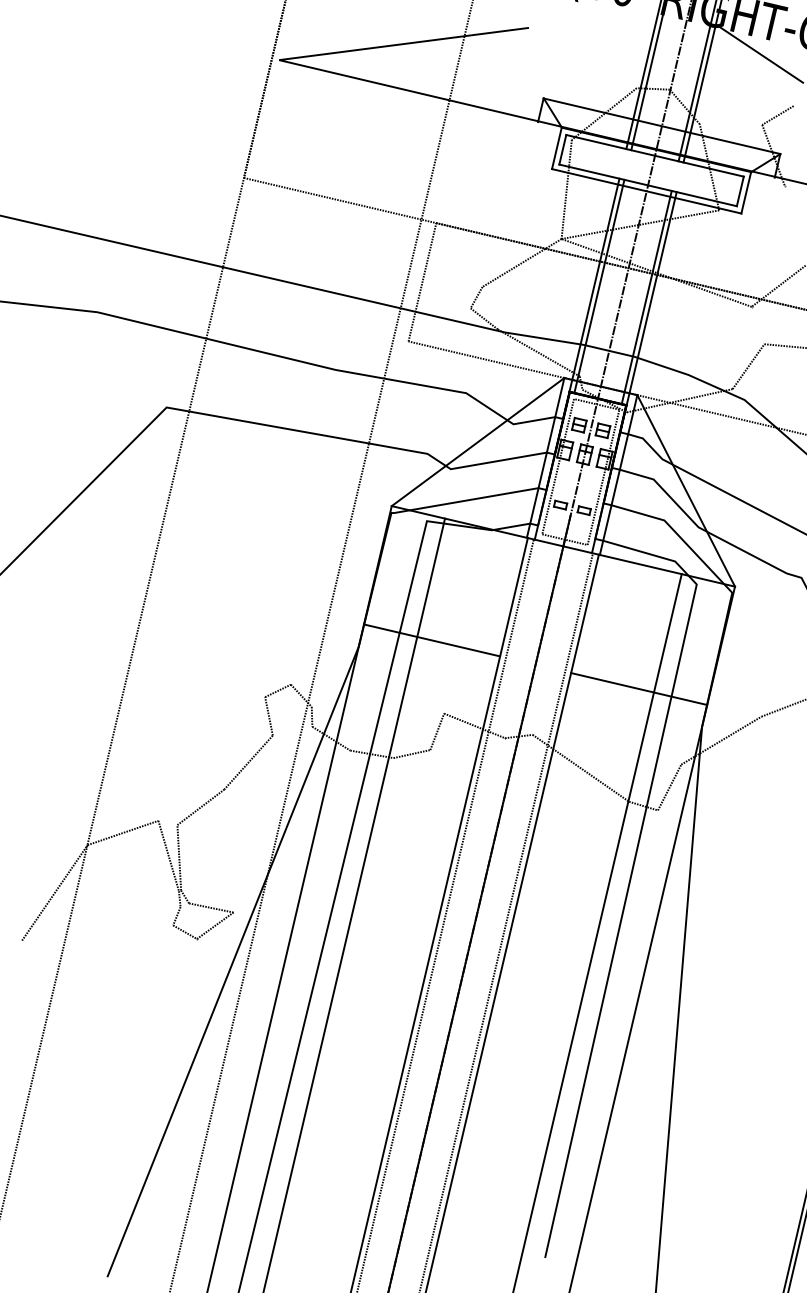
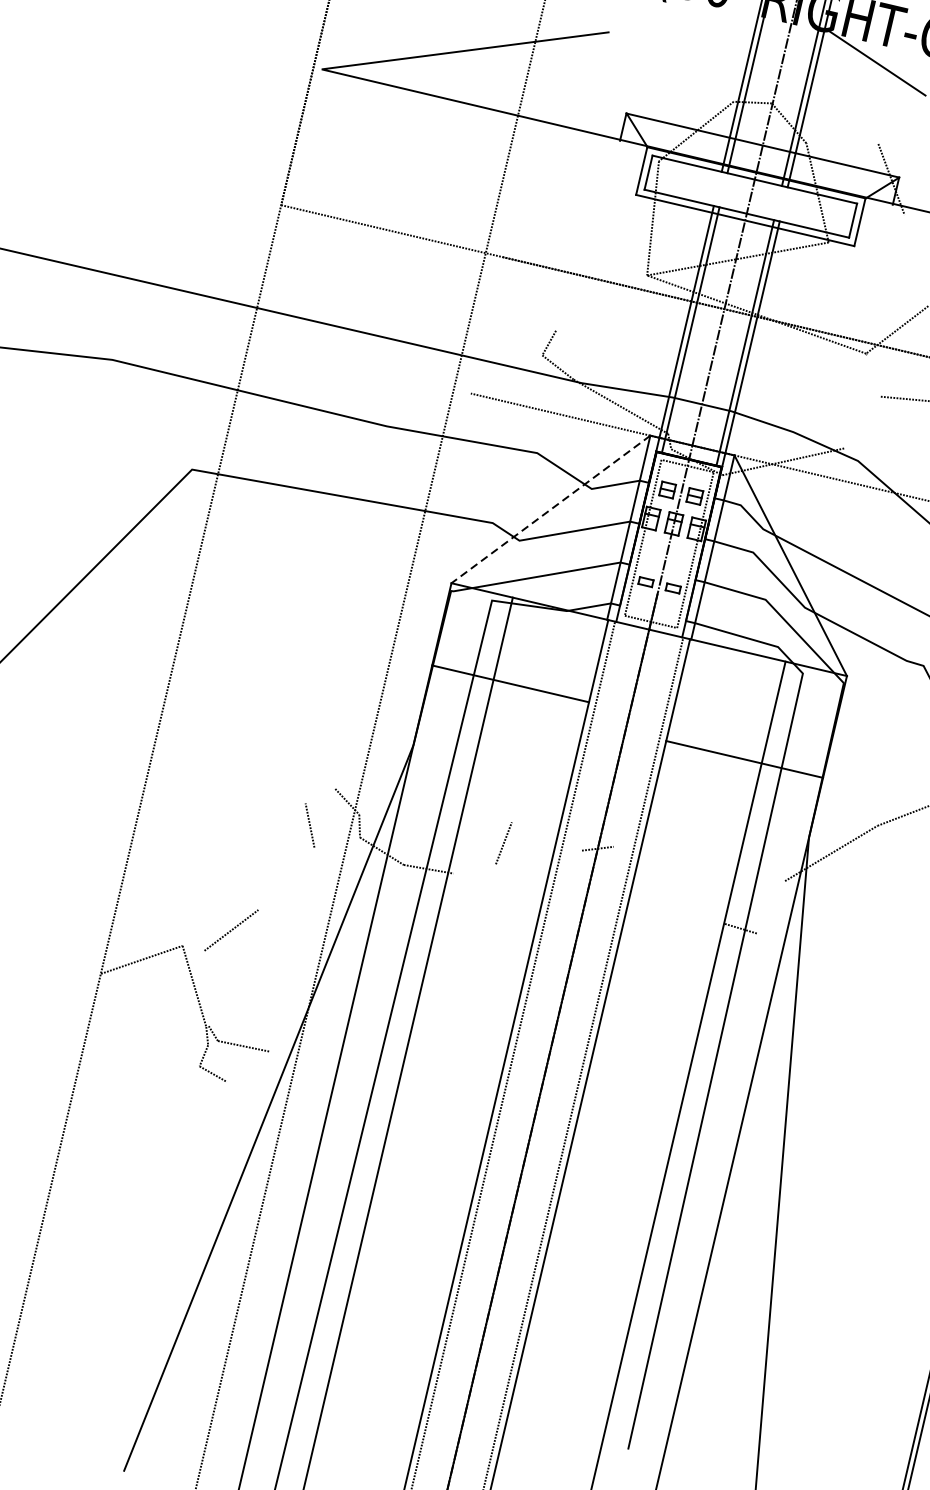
line: (777, 115) -> (895, 133), removed
line: (521, 262) -> (600, 302), removed
line: (422, 282) -> (486, 325), removed
line: (748, 366) -> (862, 422), removed
line: (477, 442) -> (550, 509), solid -> dashed
line: (432, 640) -> (511, 683), moved
line: (639, 689) -> (744, 759), moved
line: (277, 690) -> (319, 795), removed
line: (474, 725) -> (546, 836), removed
line: (411, 754) -> (474, 869), removed
line: (248, 762) -> (286, 878), removed
line: (580, 767) -> (668, 884), removed
line: (669, 787) -> (771, 907), removed
line: (179, 857) -> (206, 988), removed
line: (54, 892) -> (62, 1028), removed
line: (214, 925) -> (247, 1066), removed

